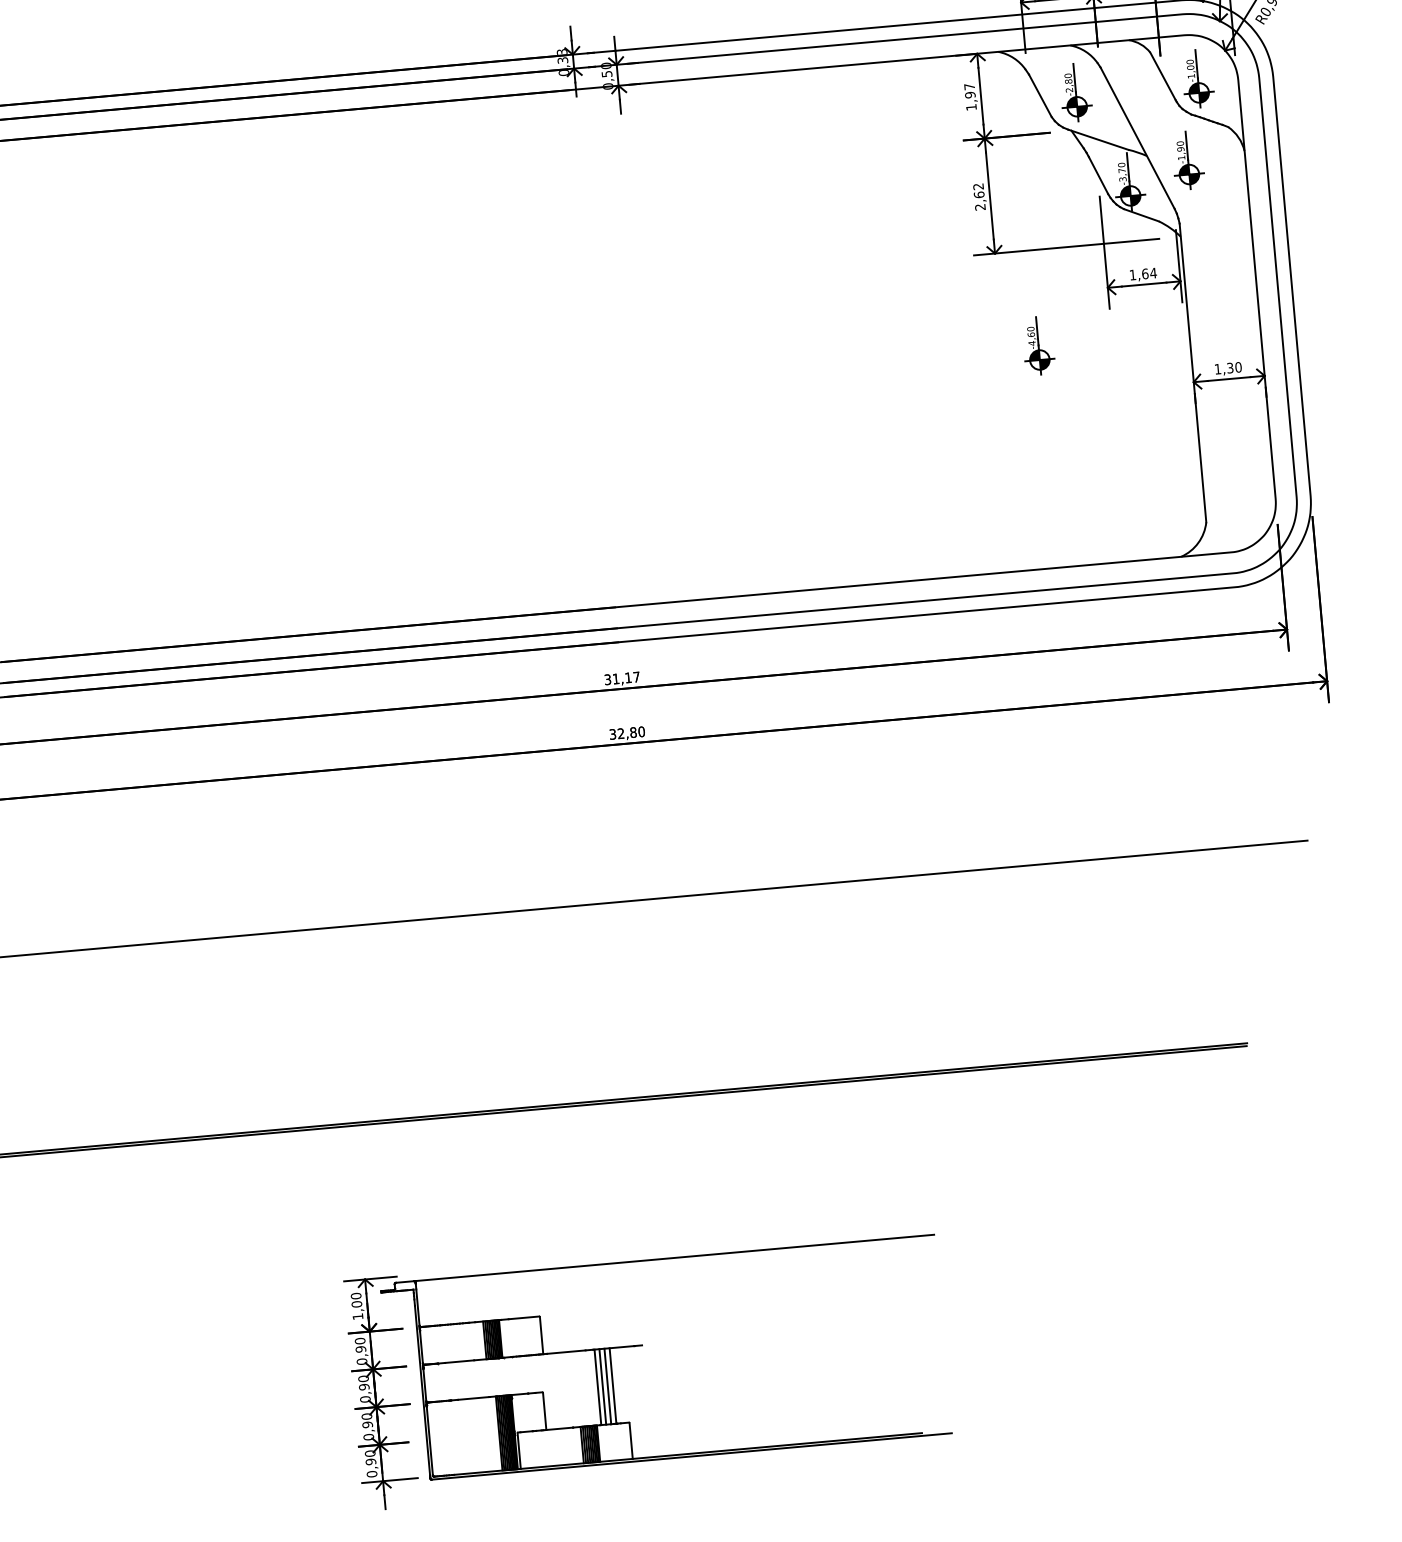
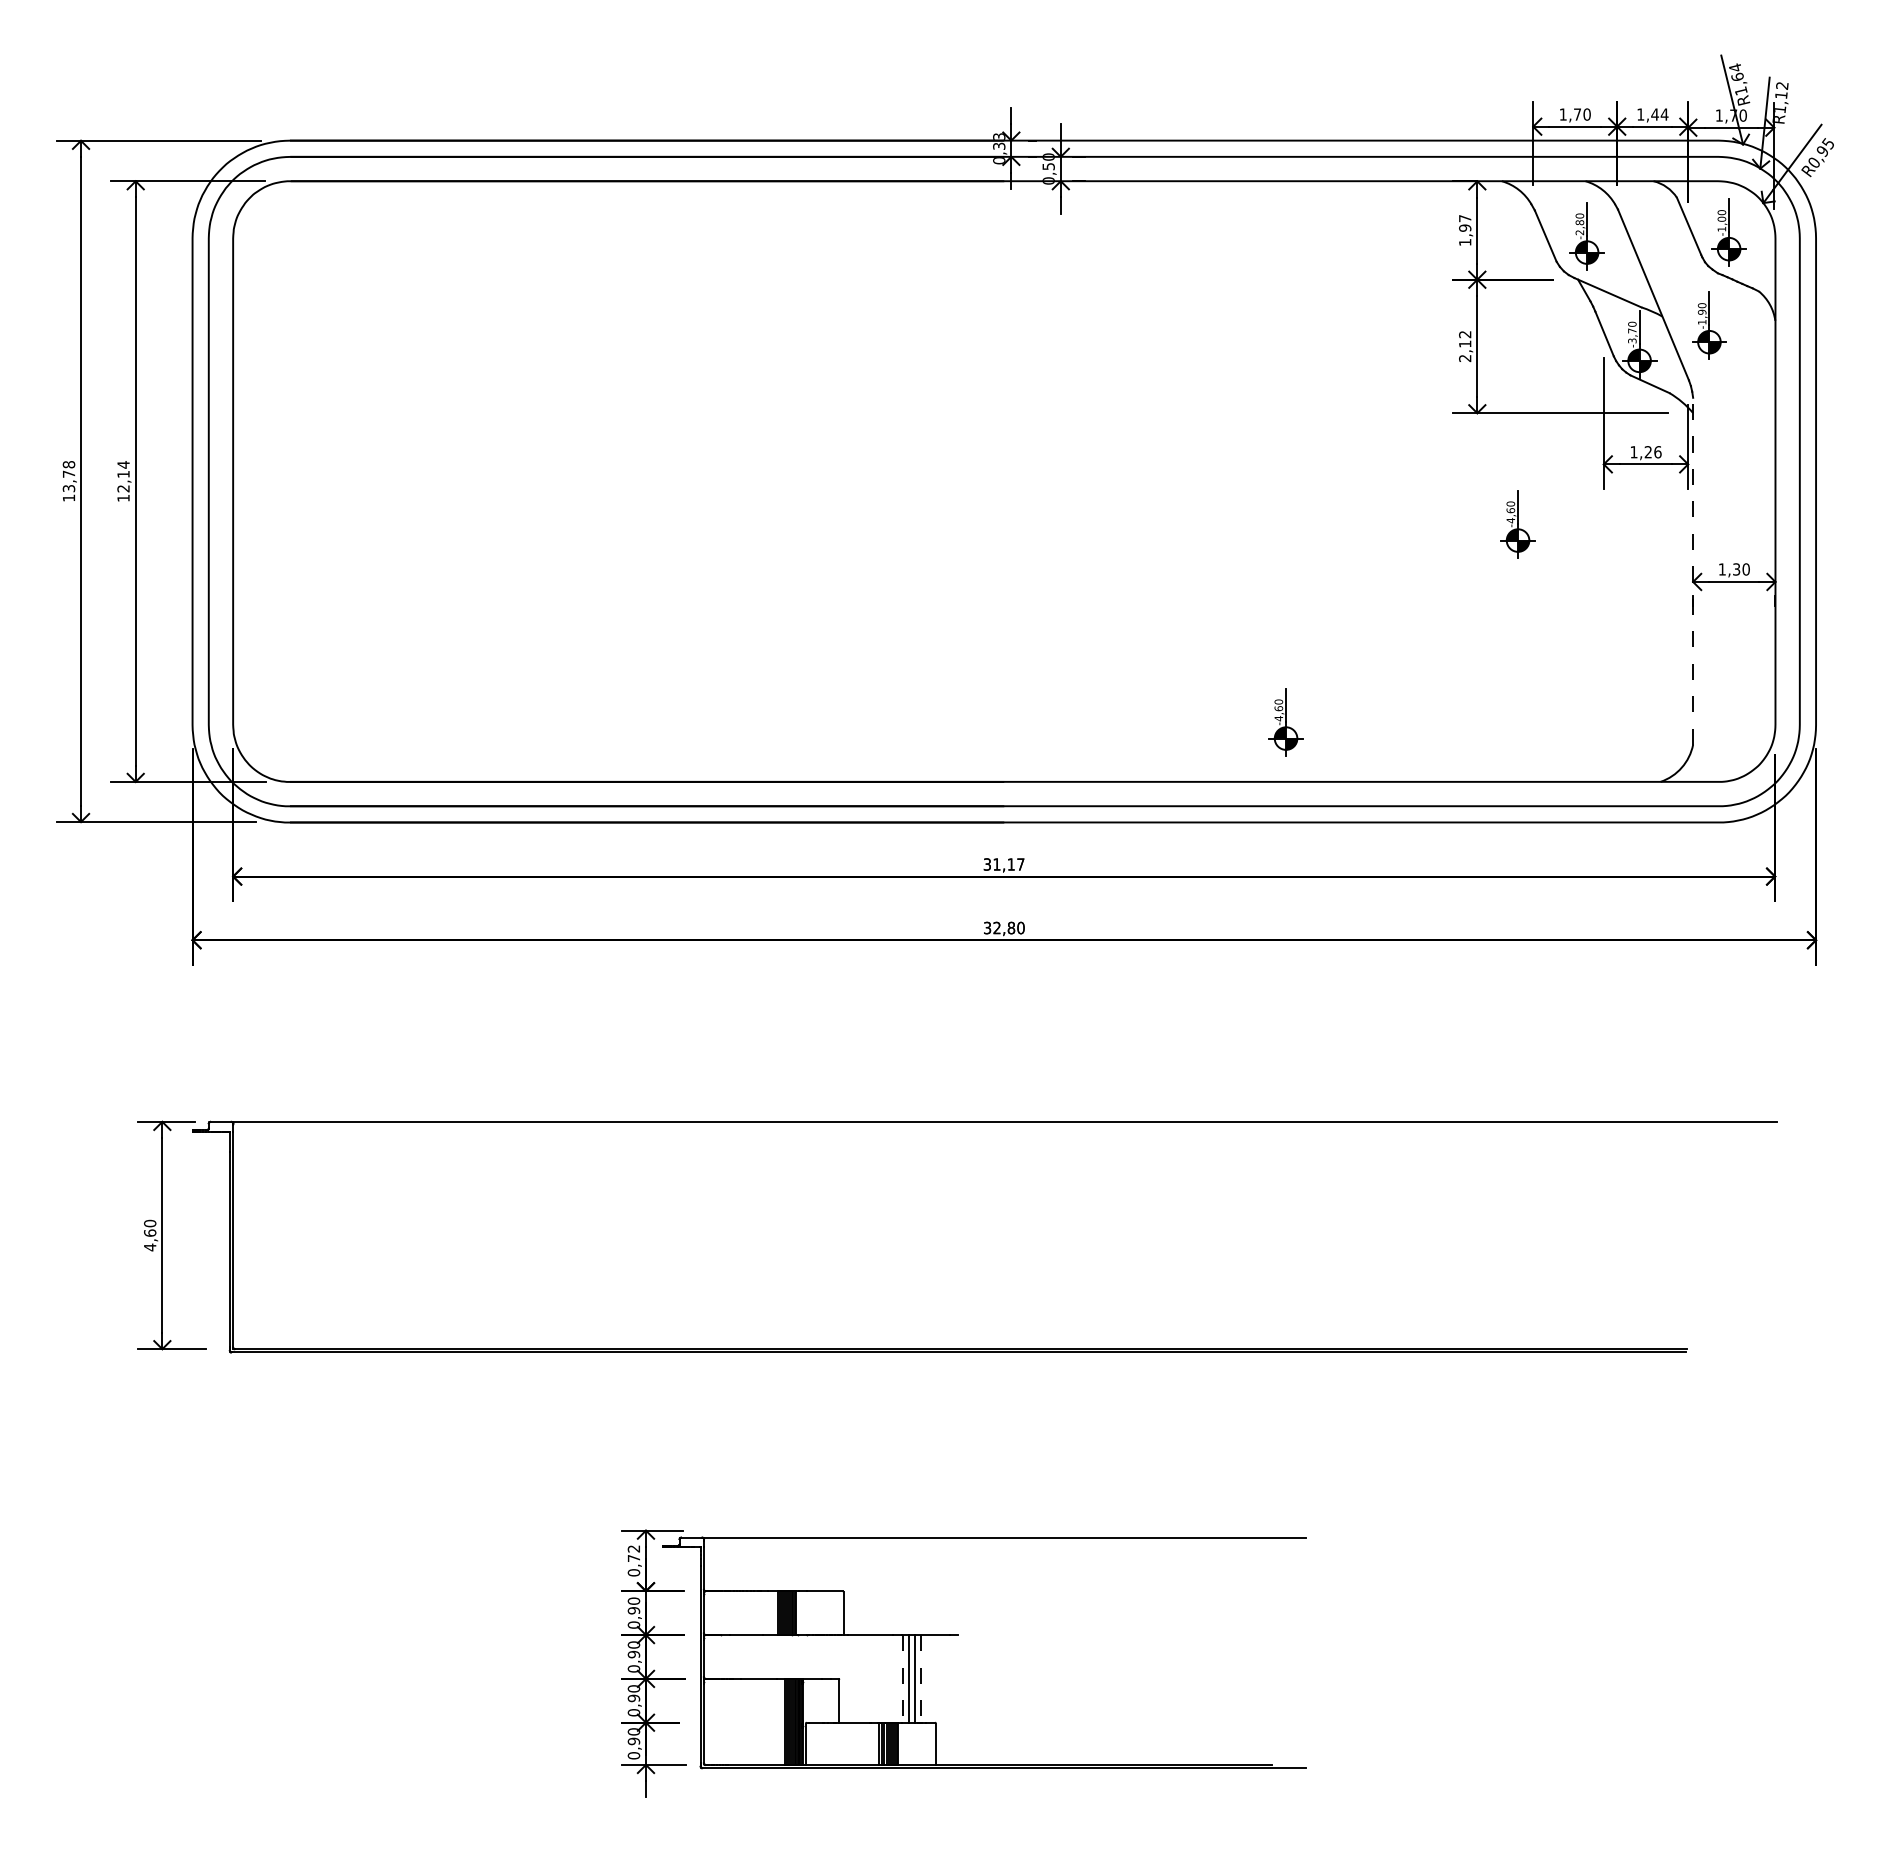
text: (979, 194) -> (1465, 343), 2,62 -> 2,12
text: (1148, 273) -> (1652, 452), 1,64 -> 1,26
line: (1193, 372) -> (1693, 570), solid -> dashed
part: (853, 534) -> (1285, 722), added
text: (356, 1306) -> (633, 1560), 1,00 -> 0,72
line: (612, 1385) -> (920, 1678), solid -> dashed
line: (598, 1386) -> (903, 1678), solid -> dashed

